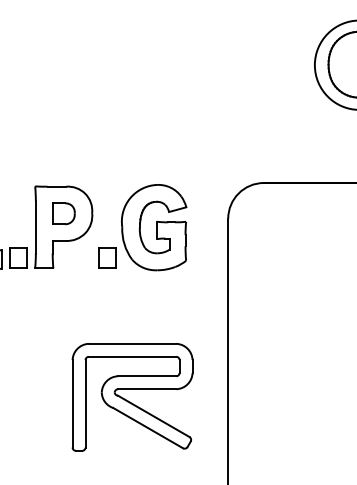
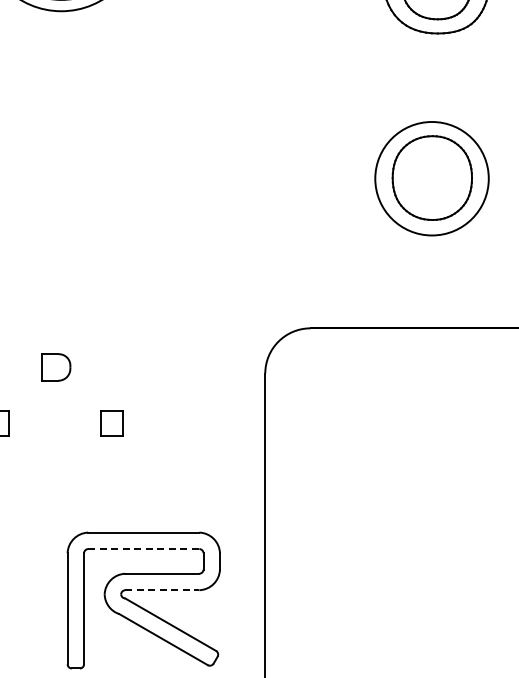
part: (63, 227) -> (56, 384), removed
part: (153, 227) -> (170, 384), removed
line: (132, 357) -> (143, 549), solid -> dashed
line: (147, 389) -> (162, 590), solid -> dashed

